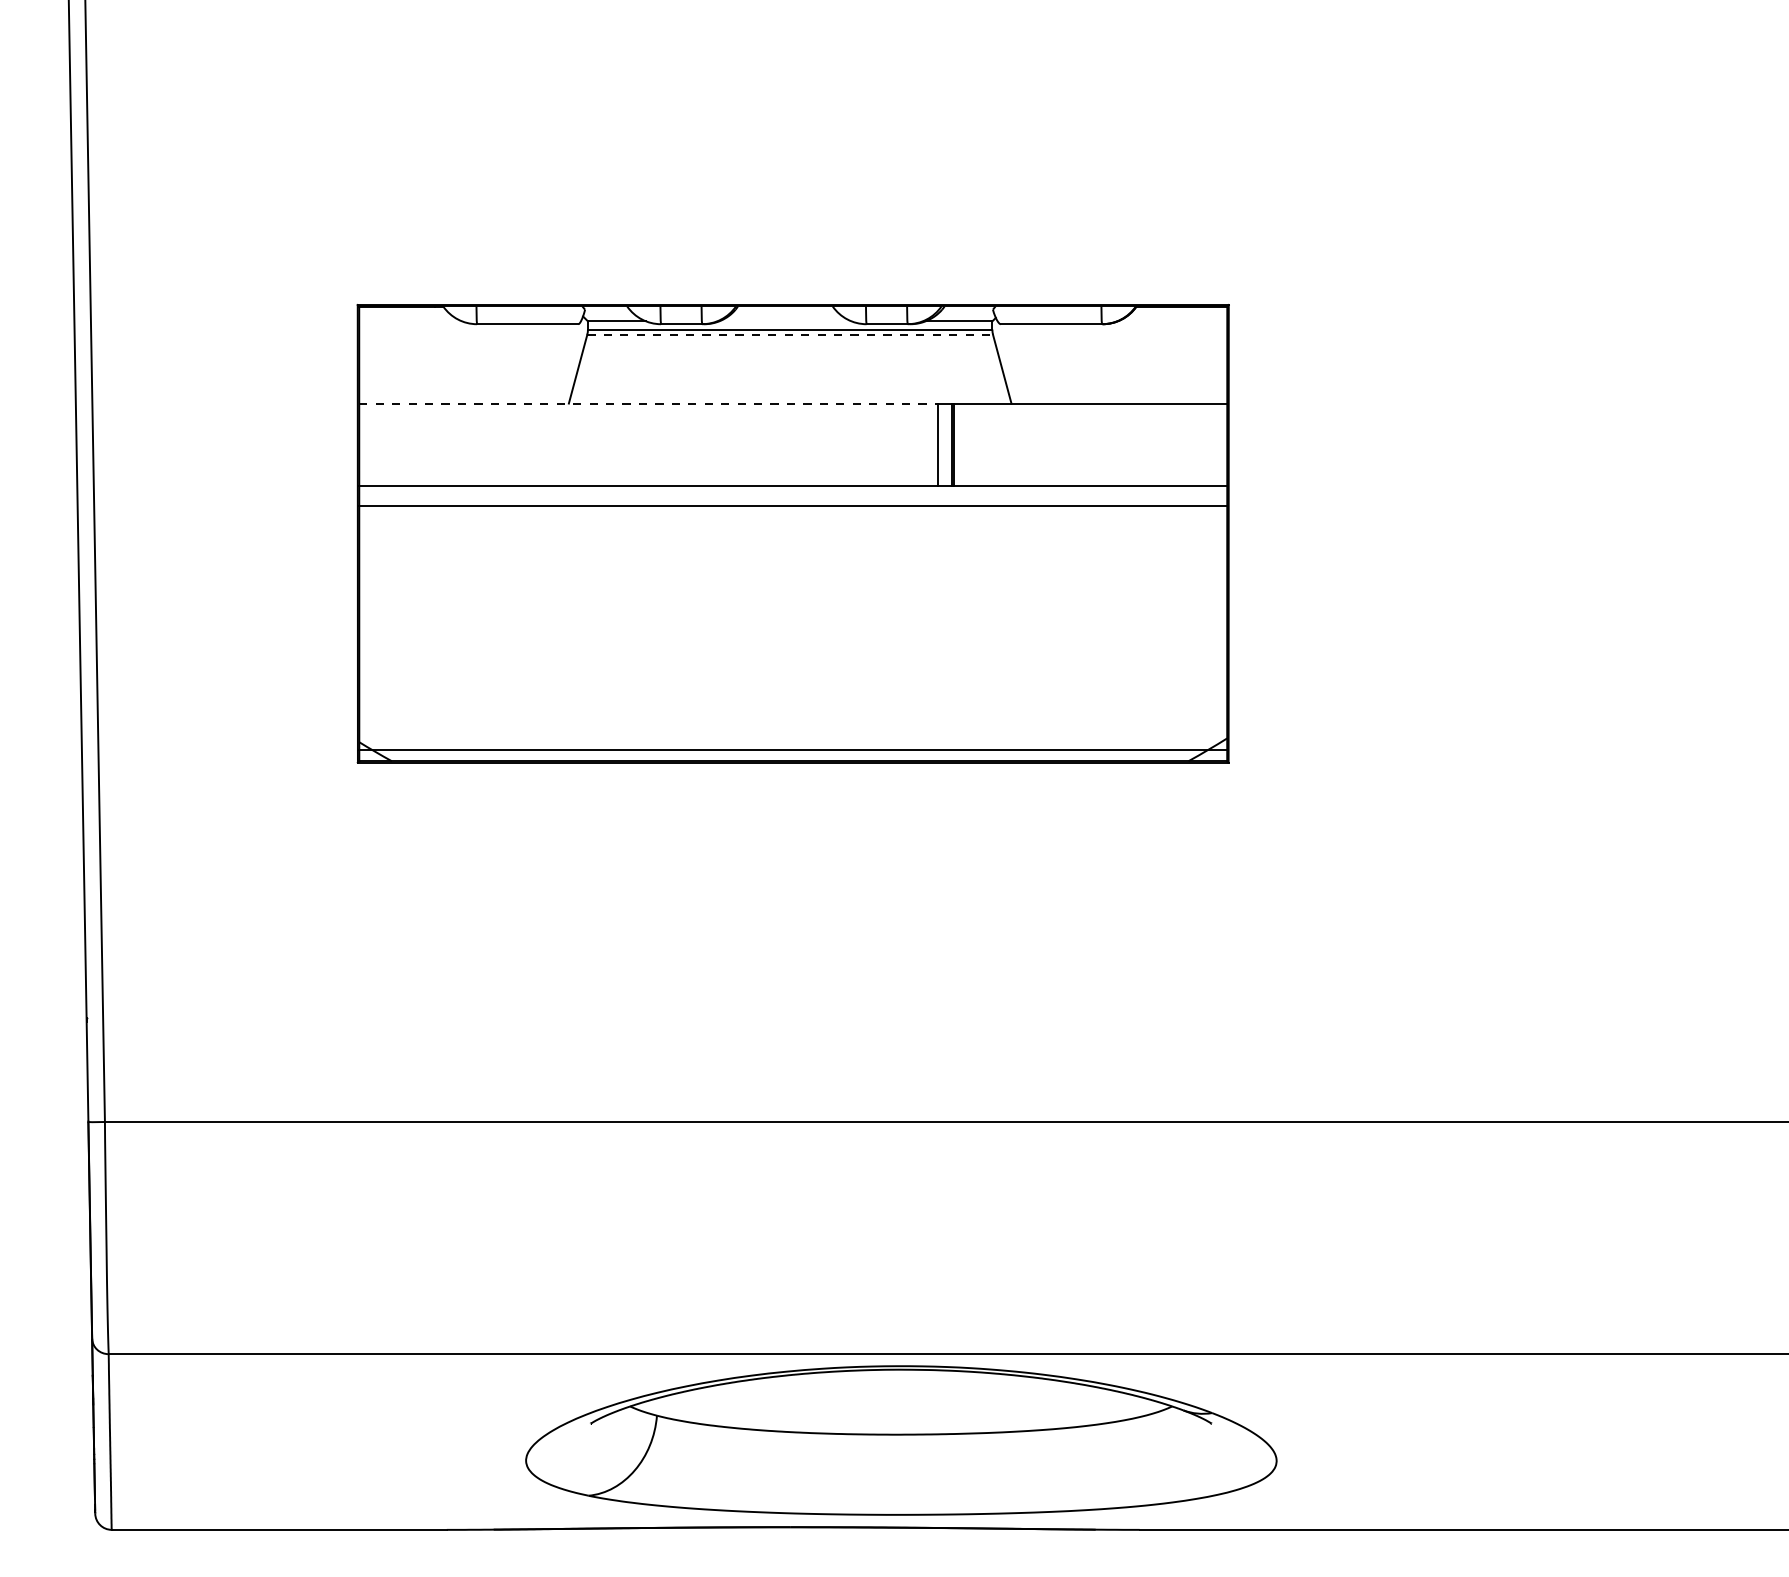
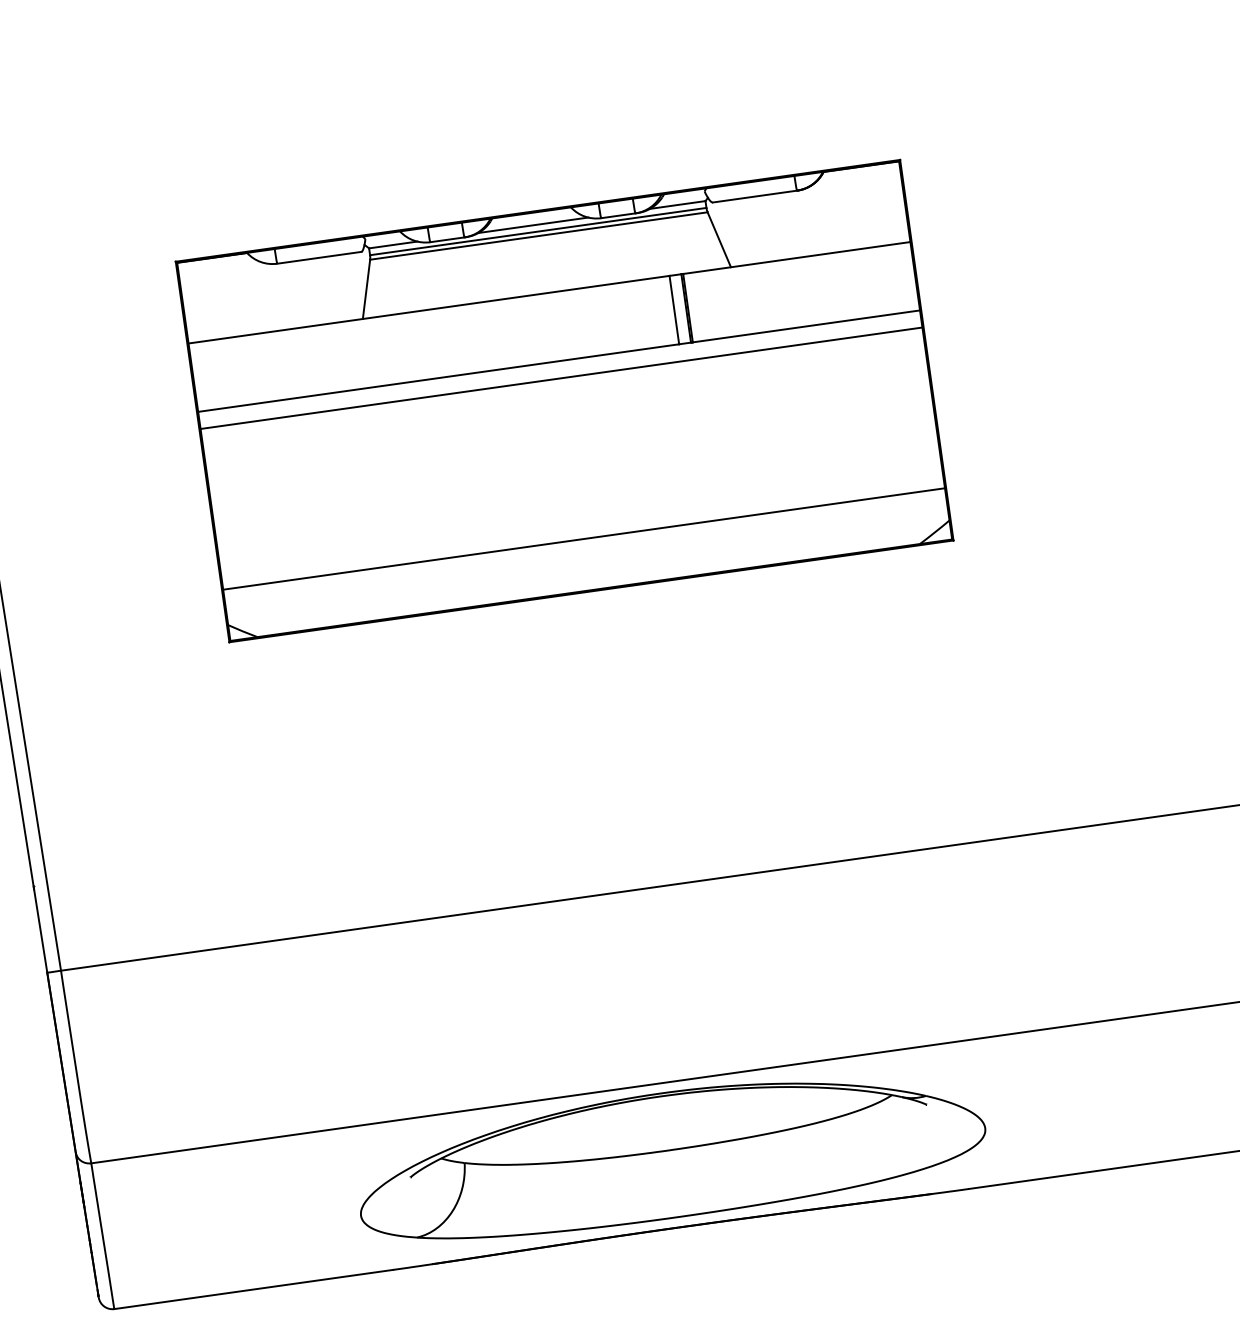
line: (785, 321) -> (533, 225), added
line: (790, 334) -> (539, 235), dashed -> solid
line: (648, 403) -> (429, 309), dashed -> solid
line: (793, 749) -> (584, 538), moved
part: (901, 1440) -> (670, 1155), moved

